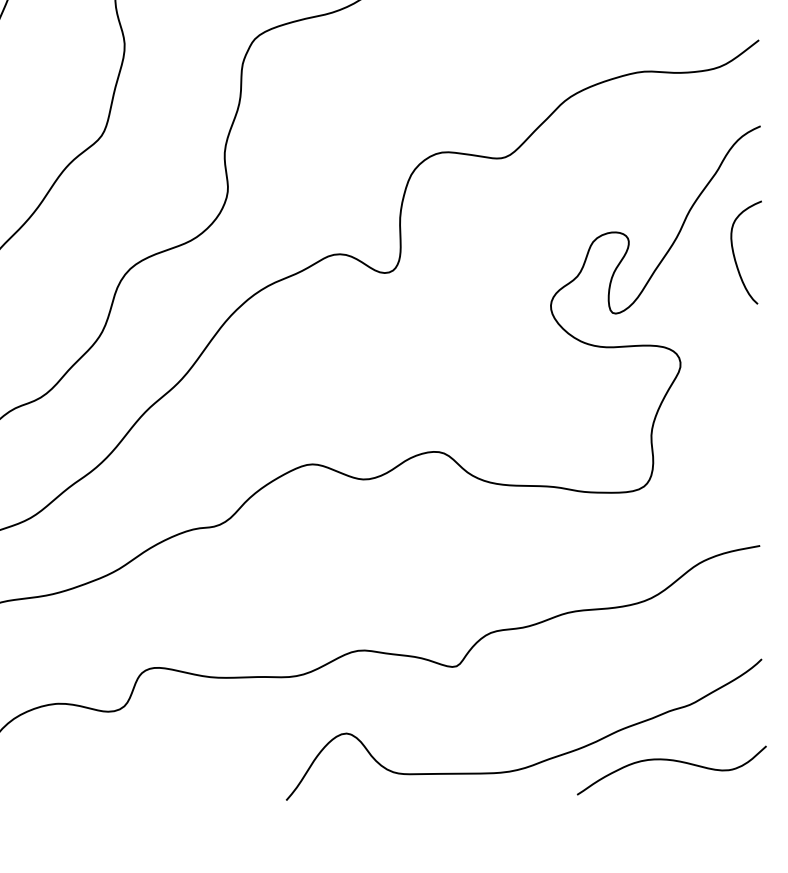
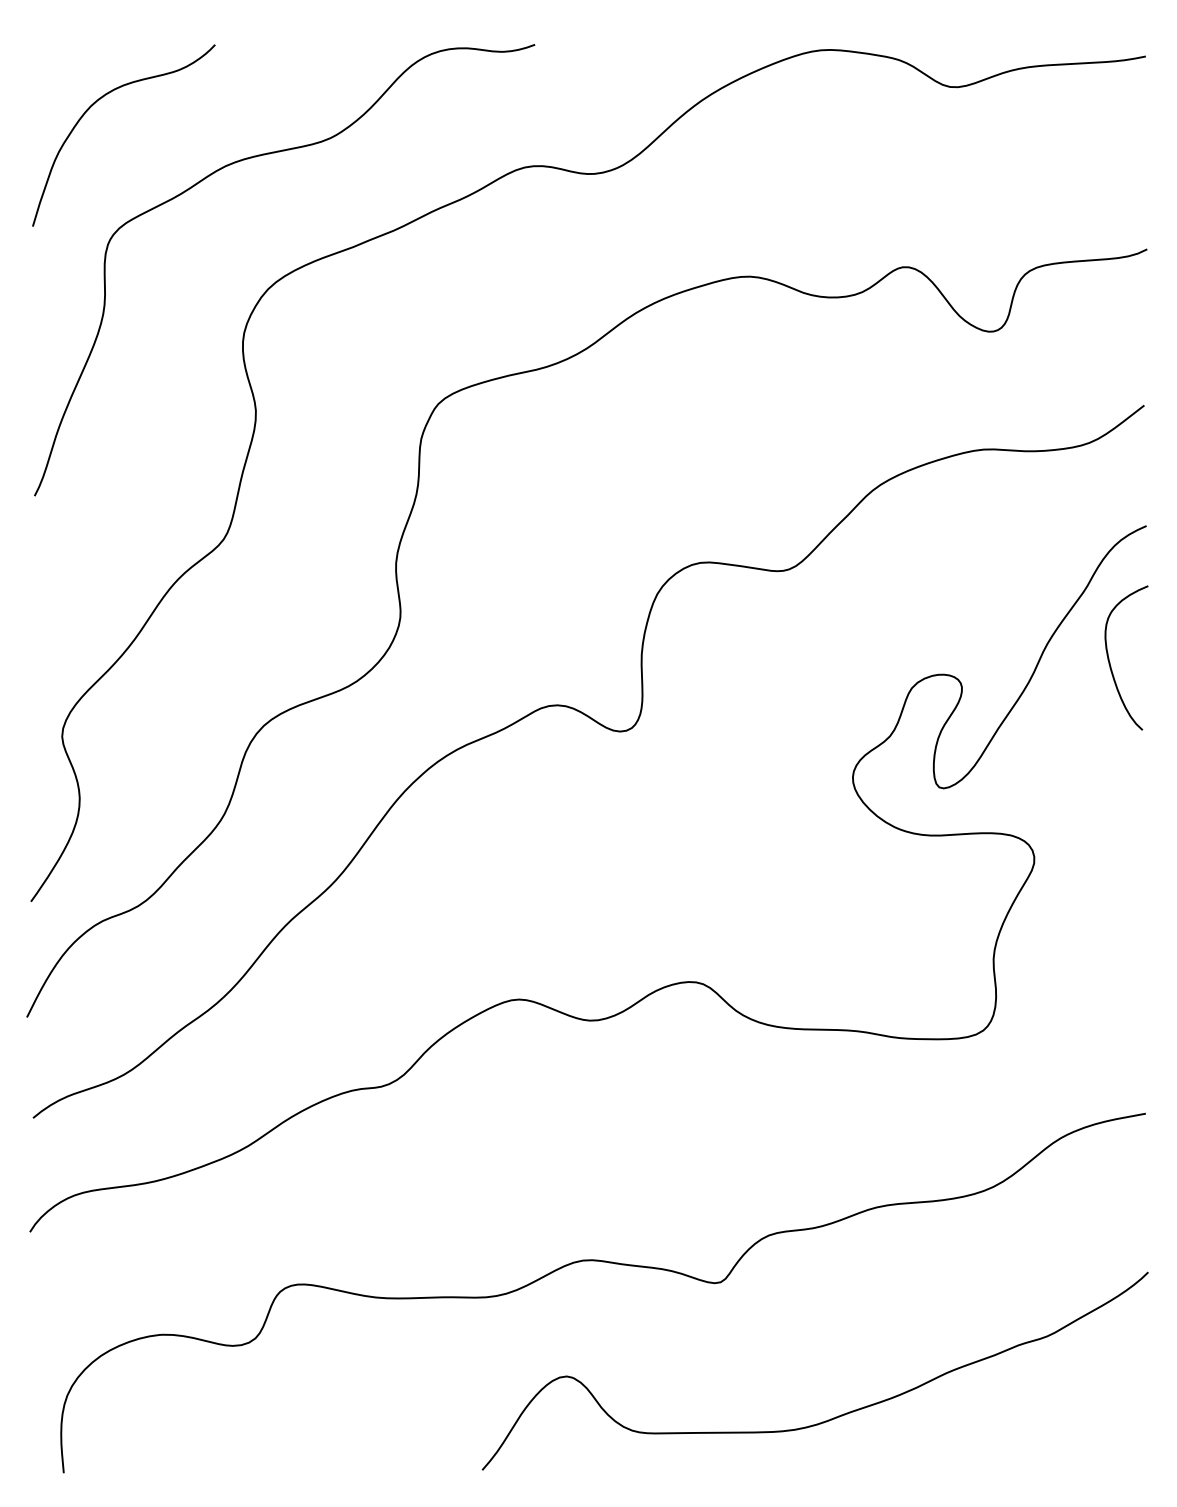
curve: (734, 255) -> (1110, 662), moved
curve: (674, 761) -> (1025, 1415), removed

